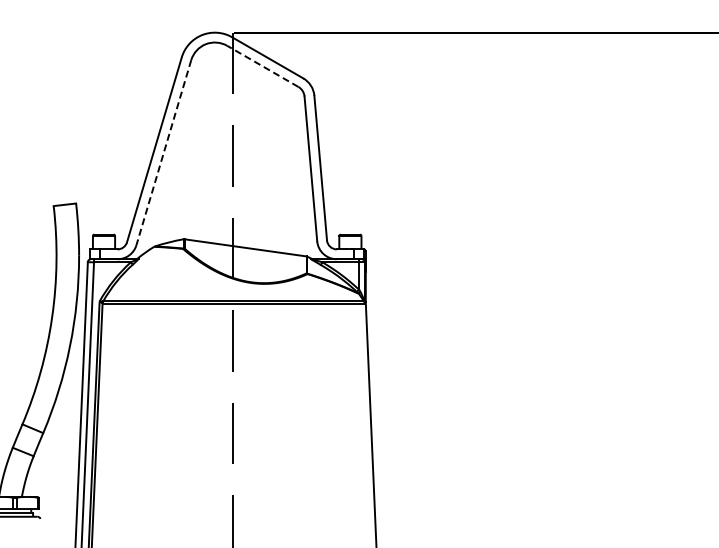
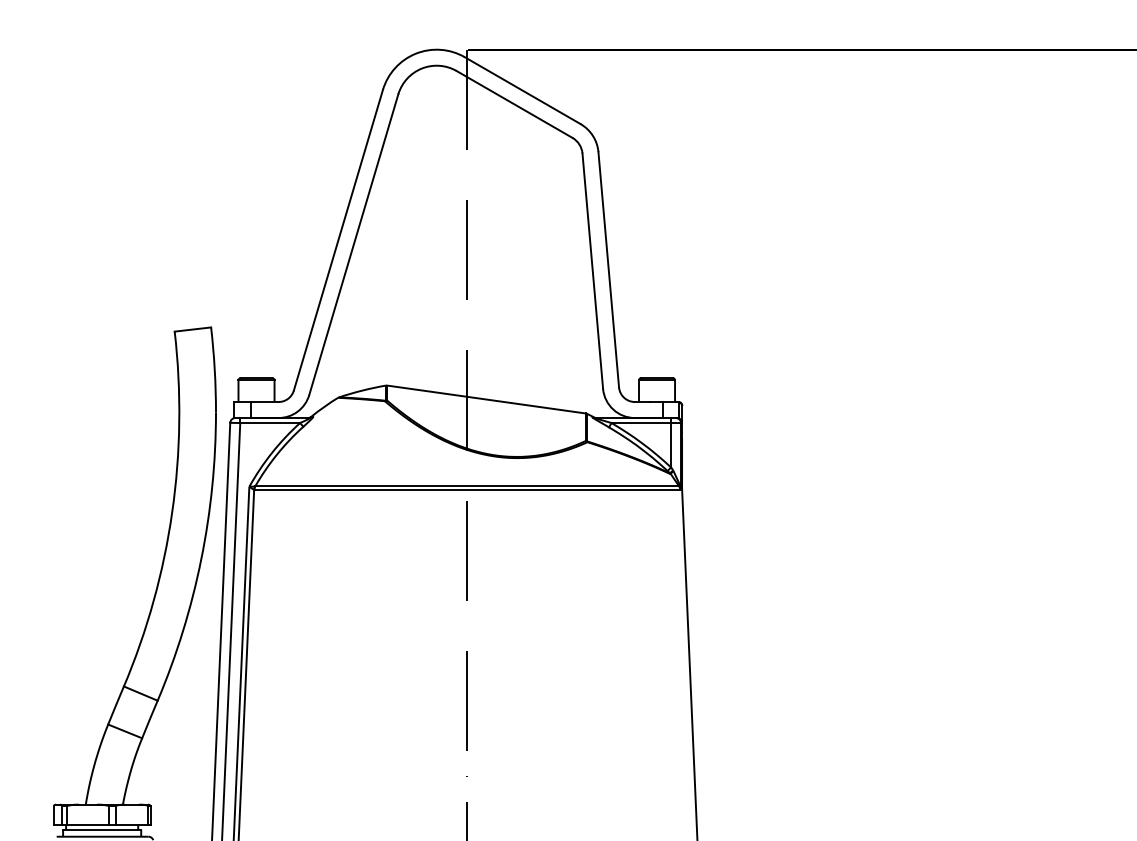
line: (262, 66) -> (514, 104), dashed -> solid
line: (163, 153) -> (353, 246), dashed -> solid

